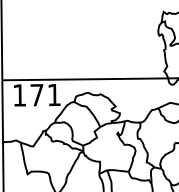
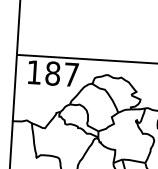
text: (45, 94) -> (62, 73), 171 -> 187

